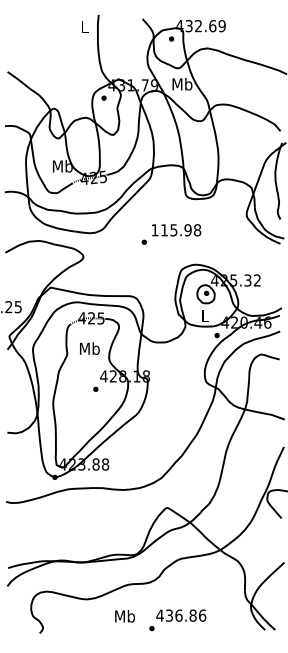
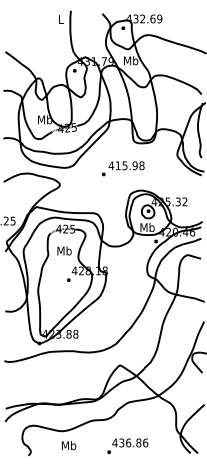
text: (154, 230) -> (111, 165), 115.98 -> 415.98
text: (205, 315) -> (147, 227), L -> Mb
text: (124, 616) -> (68, 445), moved

